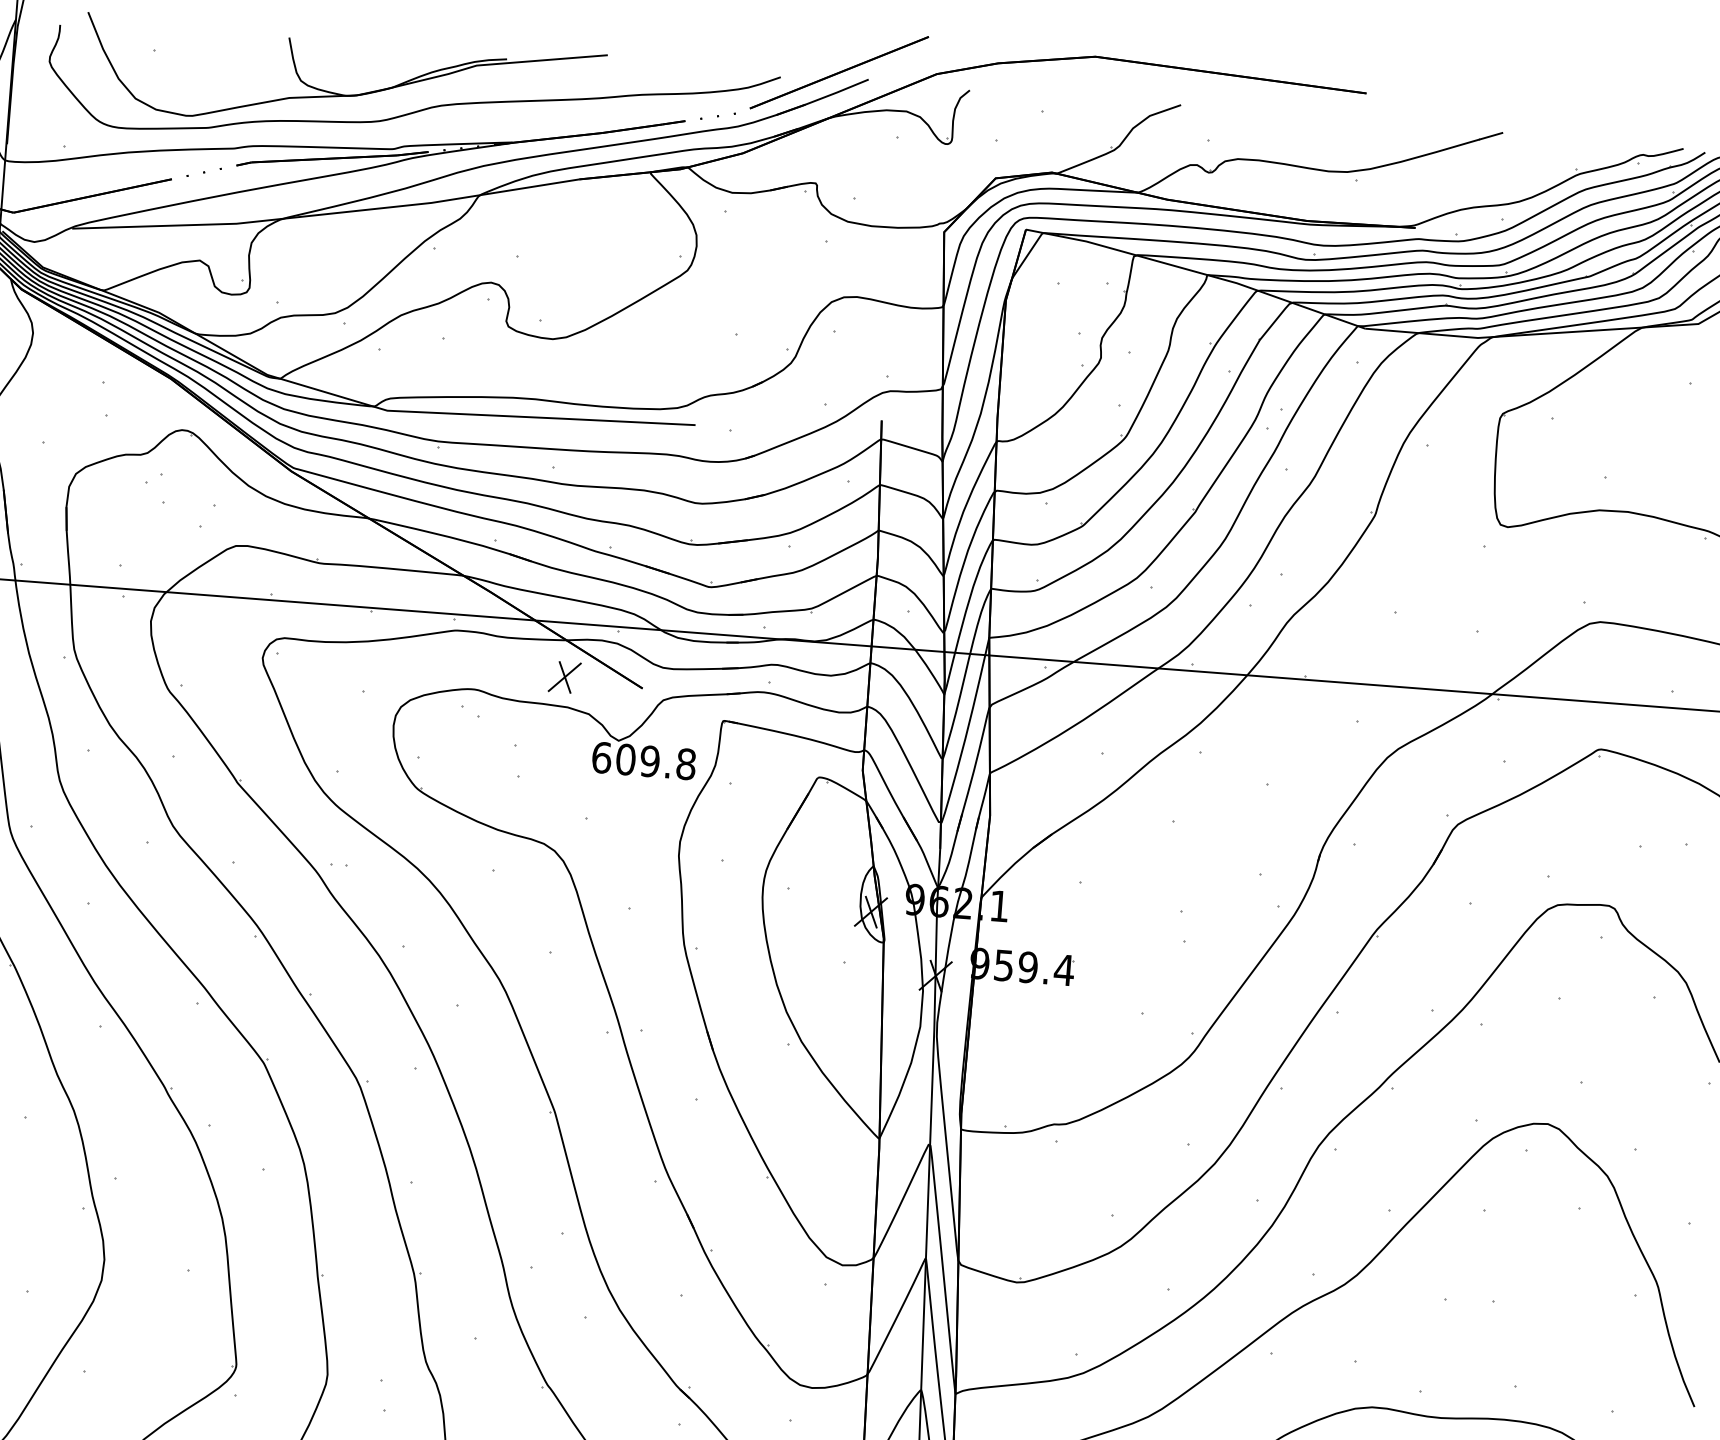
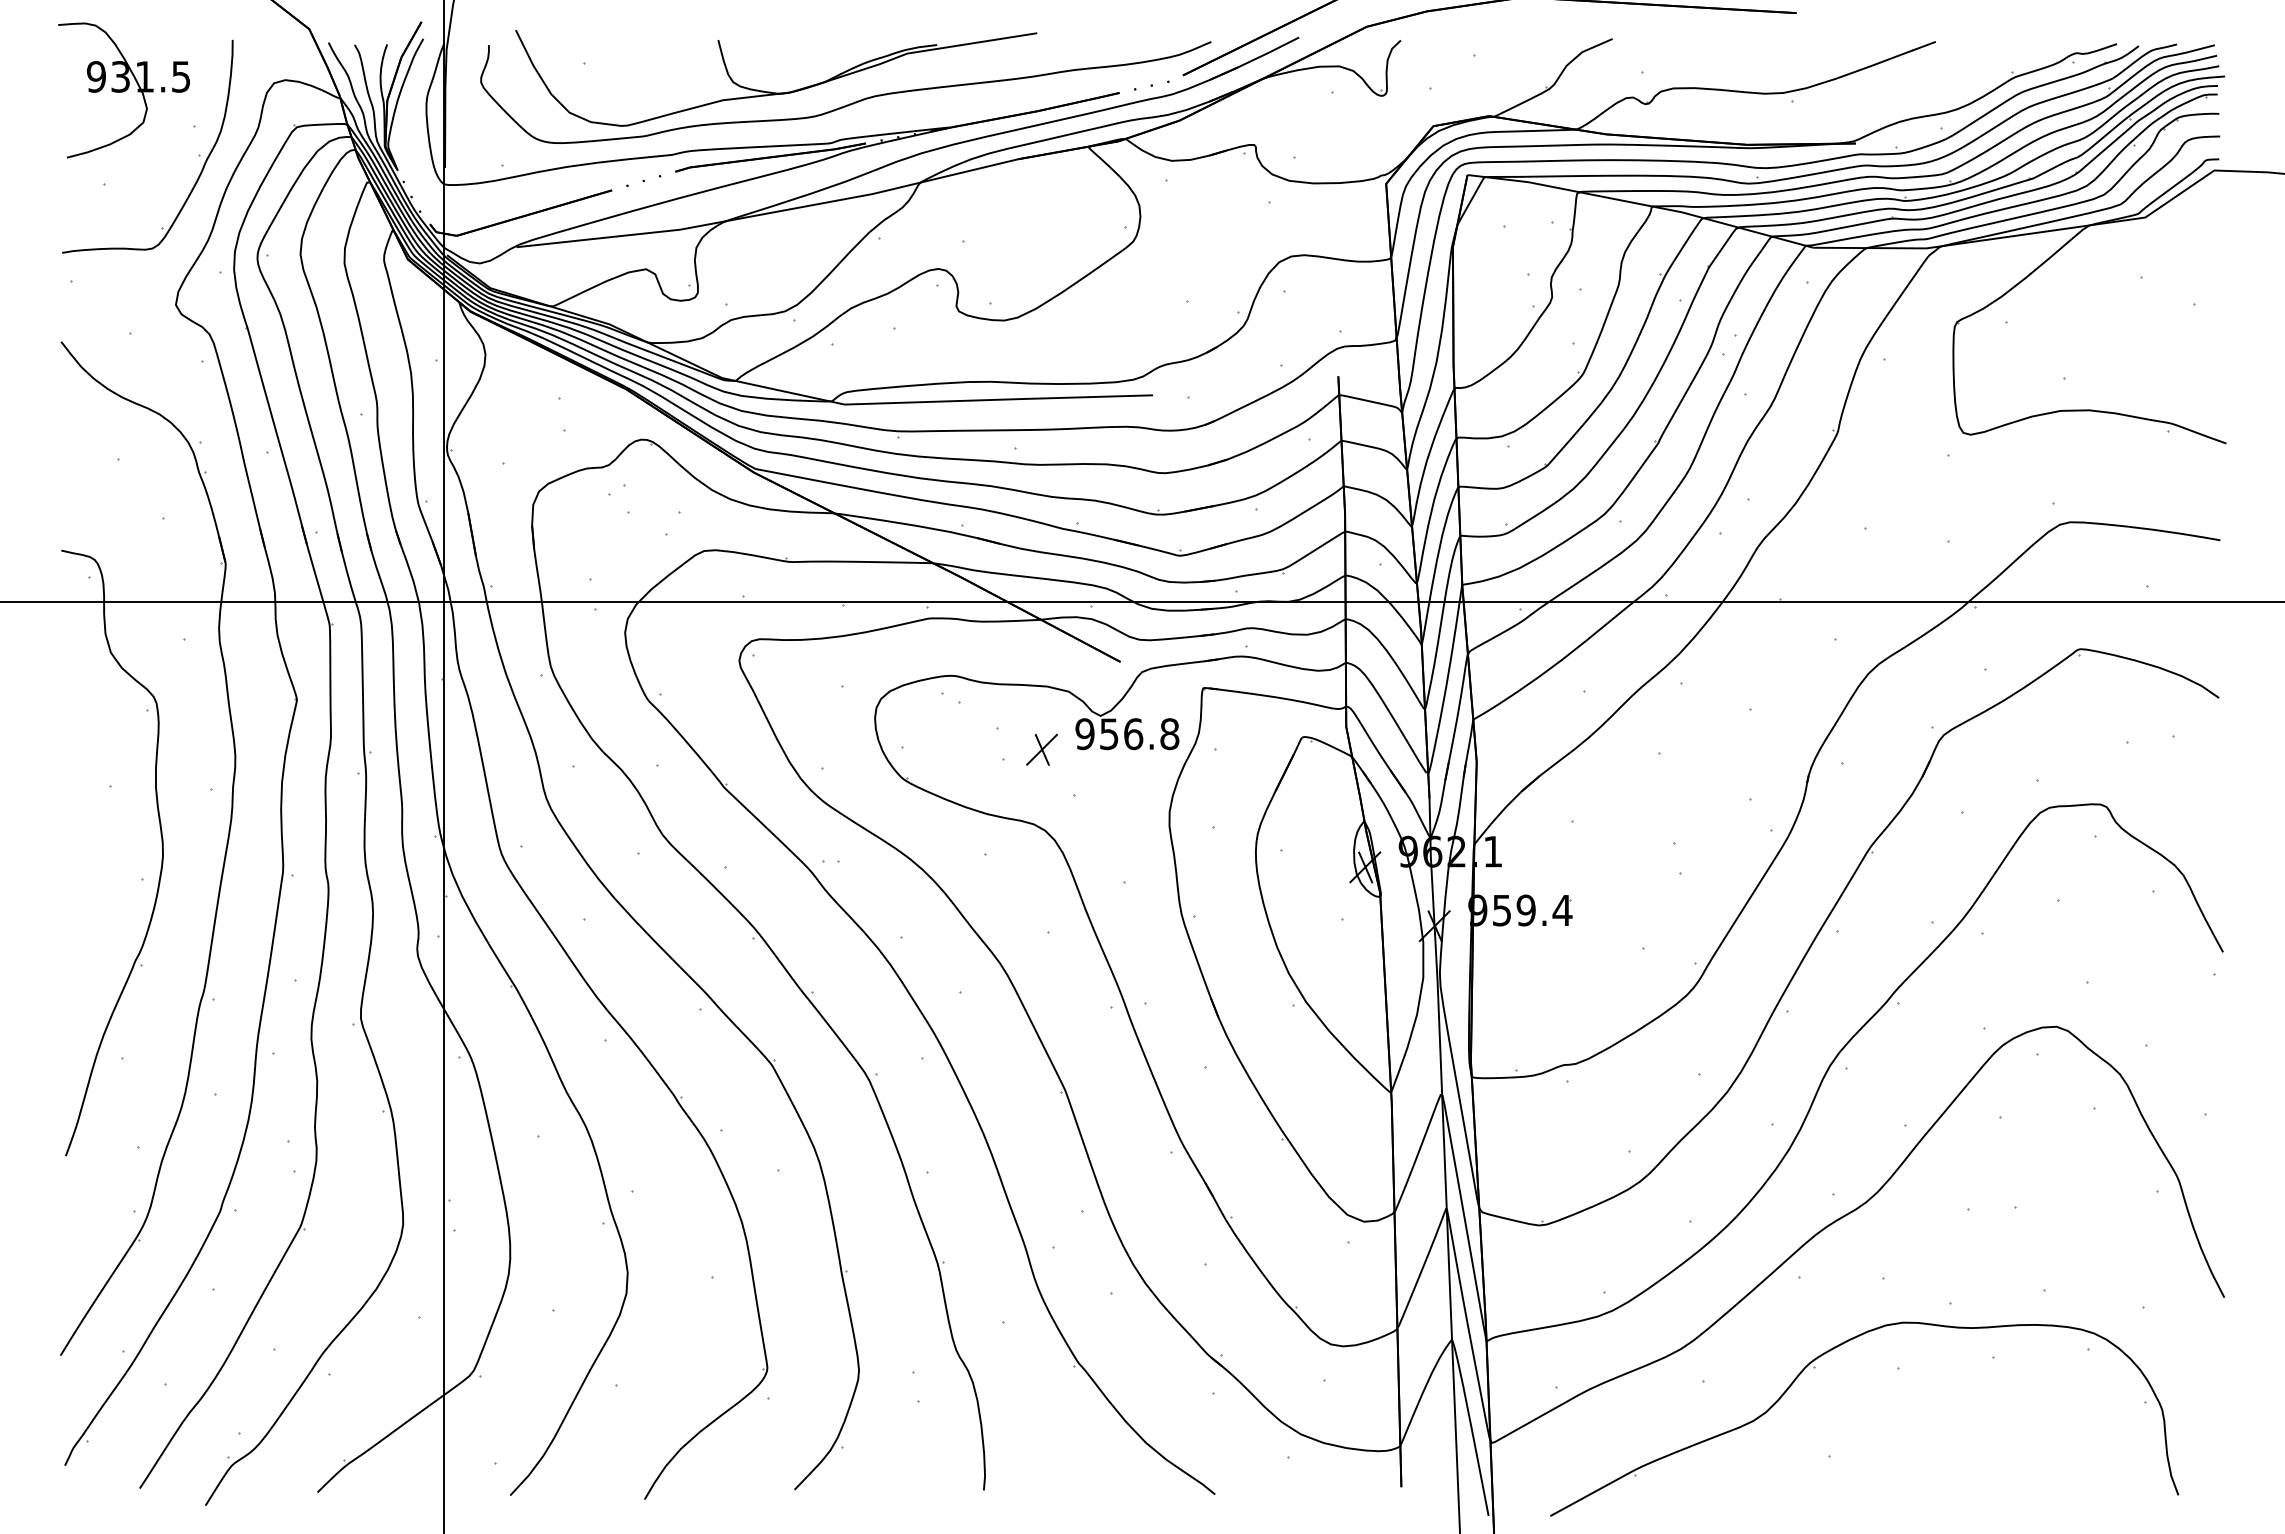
part: (564, 676) -> (1041, 749), moved
text: (626, 759) -> (1109, 734), 609.8 -> 956.8

